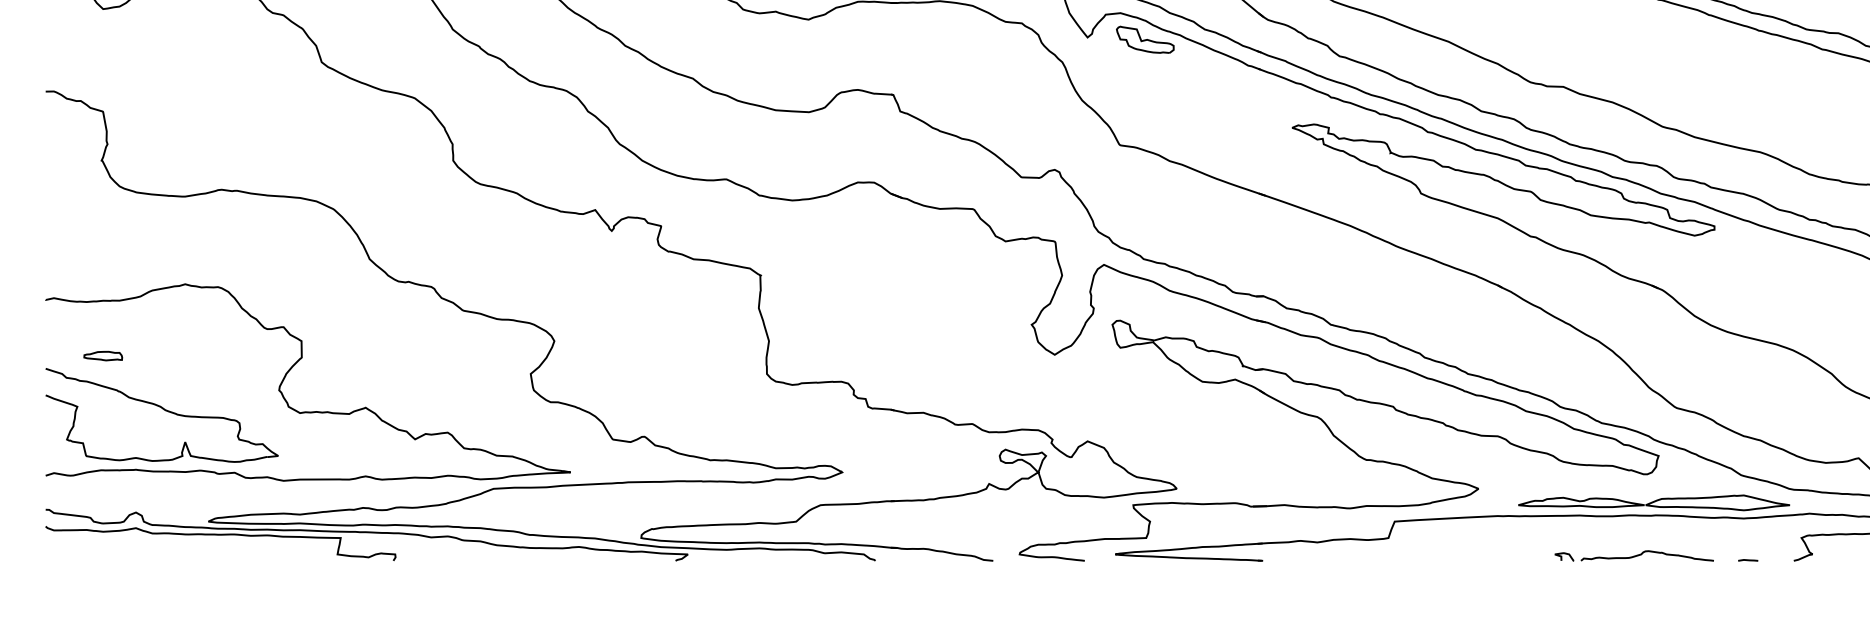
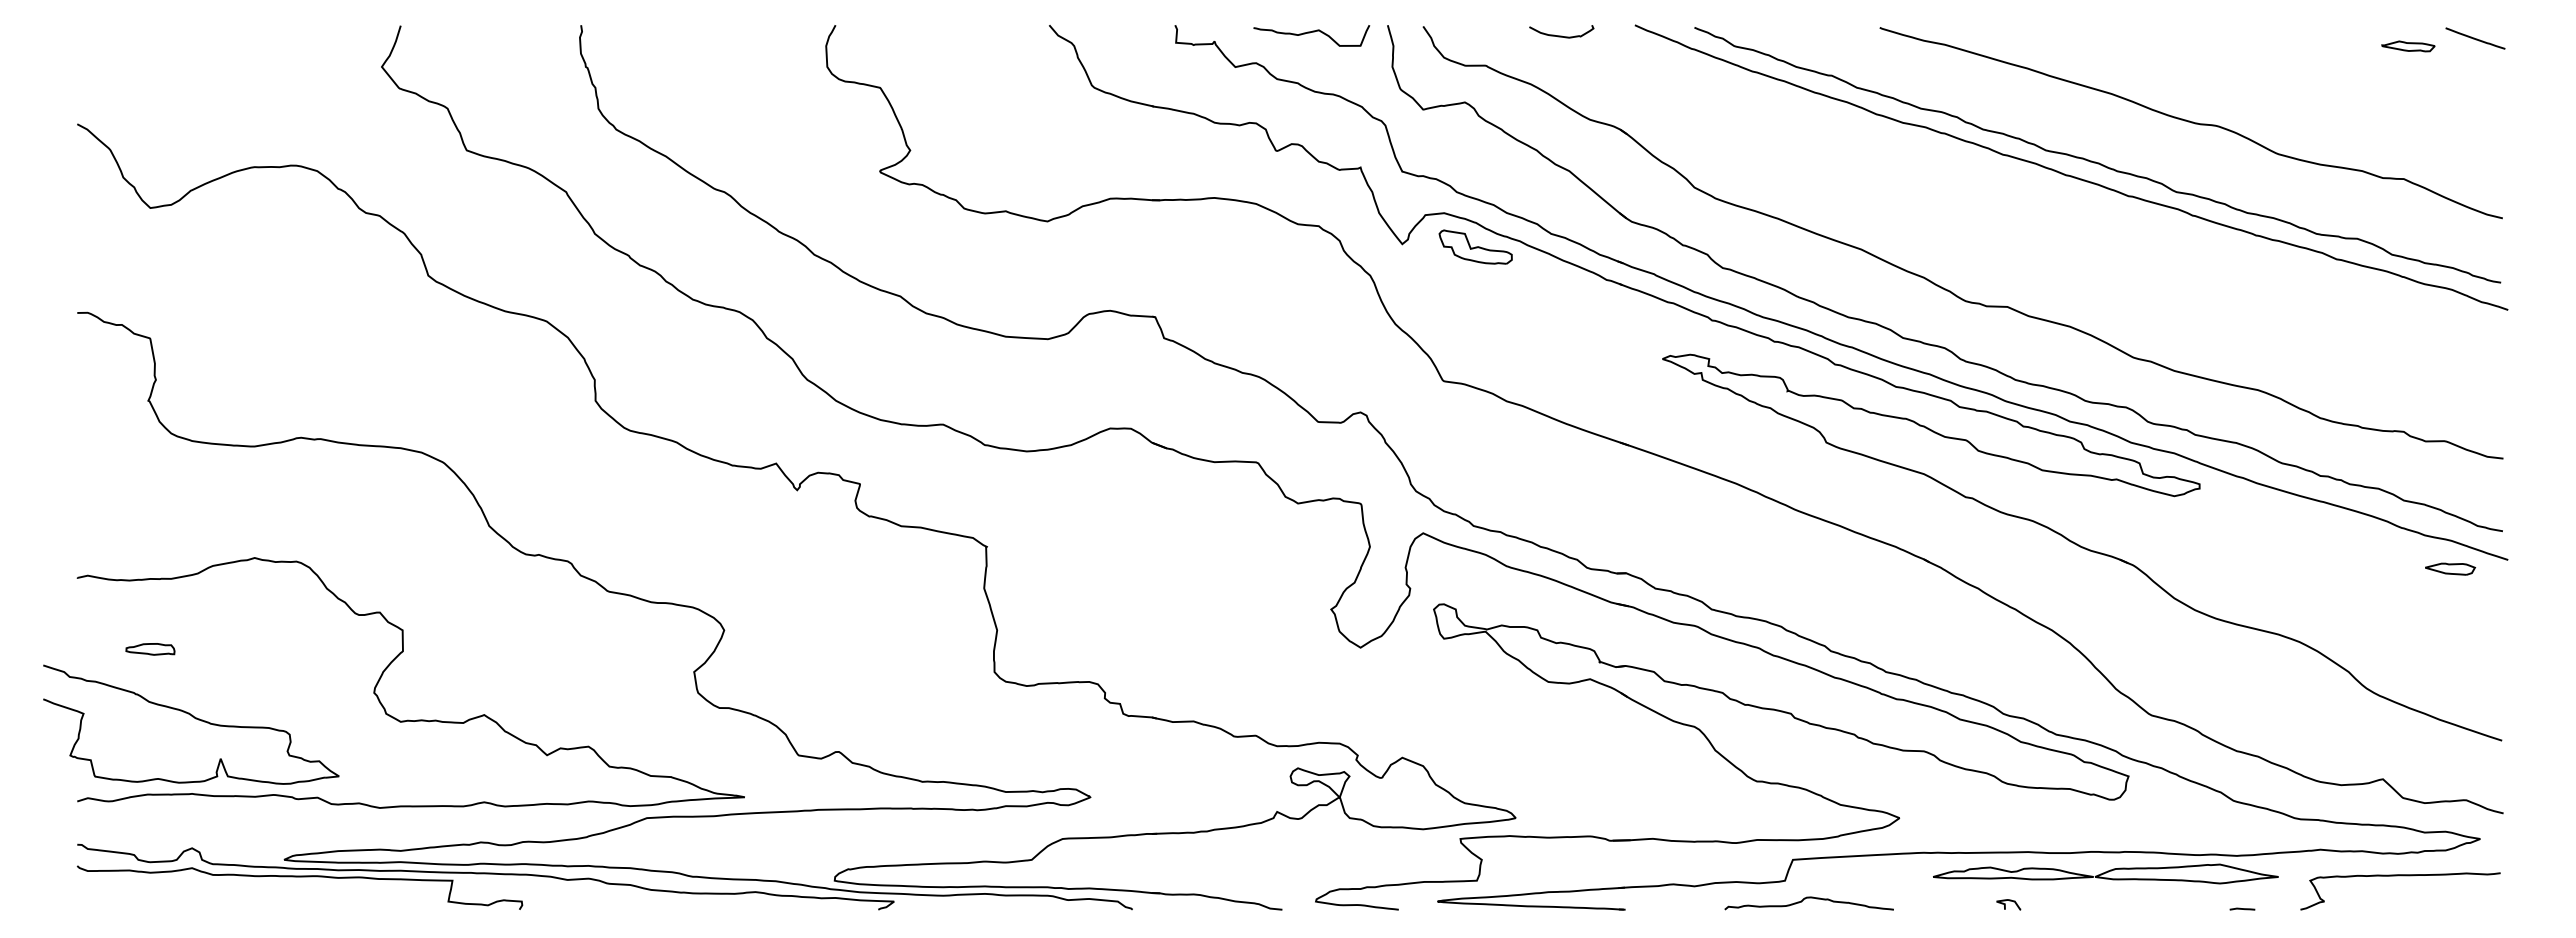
part: (165, 411) -> (195, 719), moved
part: (1653, 502) -> (2105, 873), moved
curve: (1646, 552) -> (1808, 898), moved

